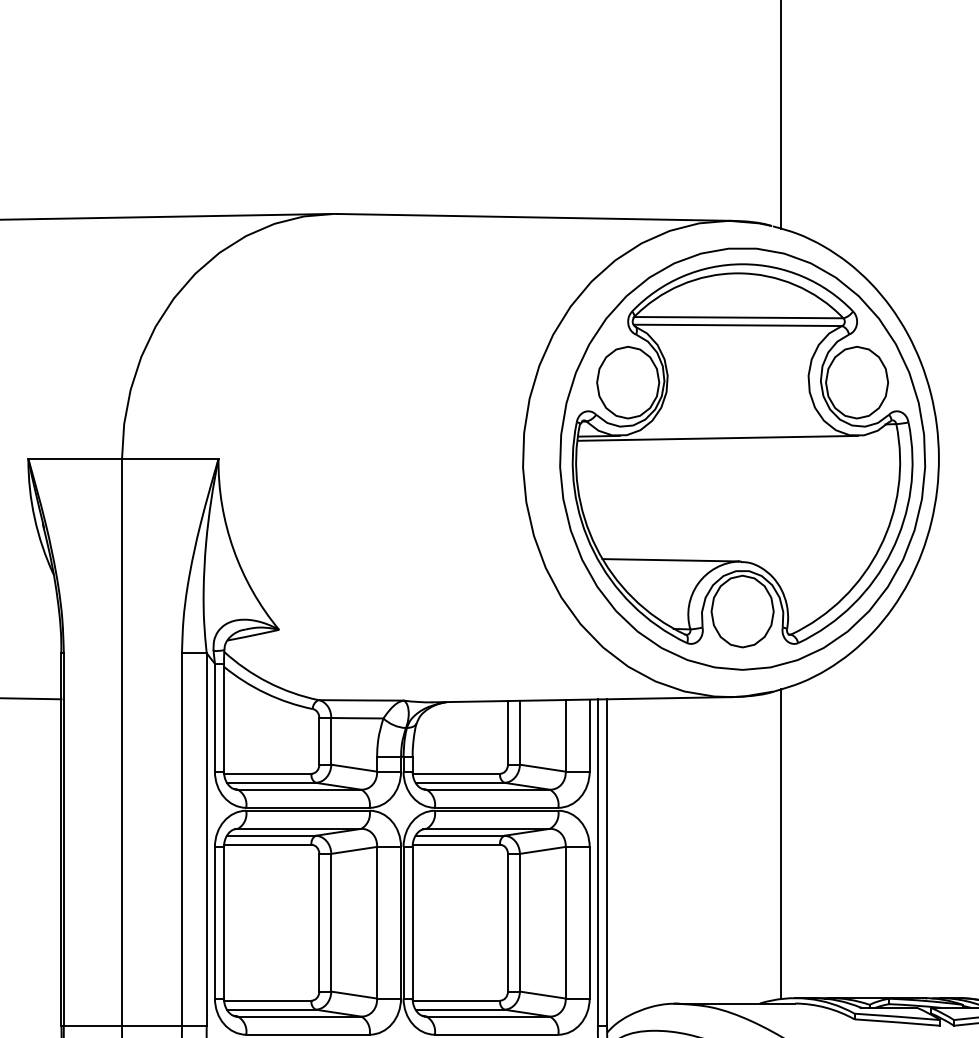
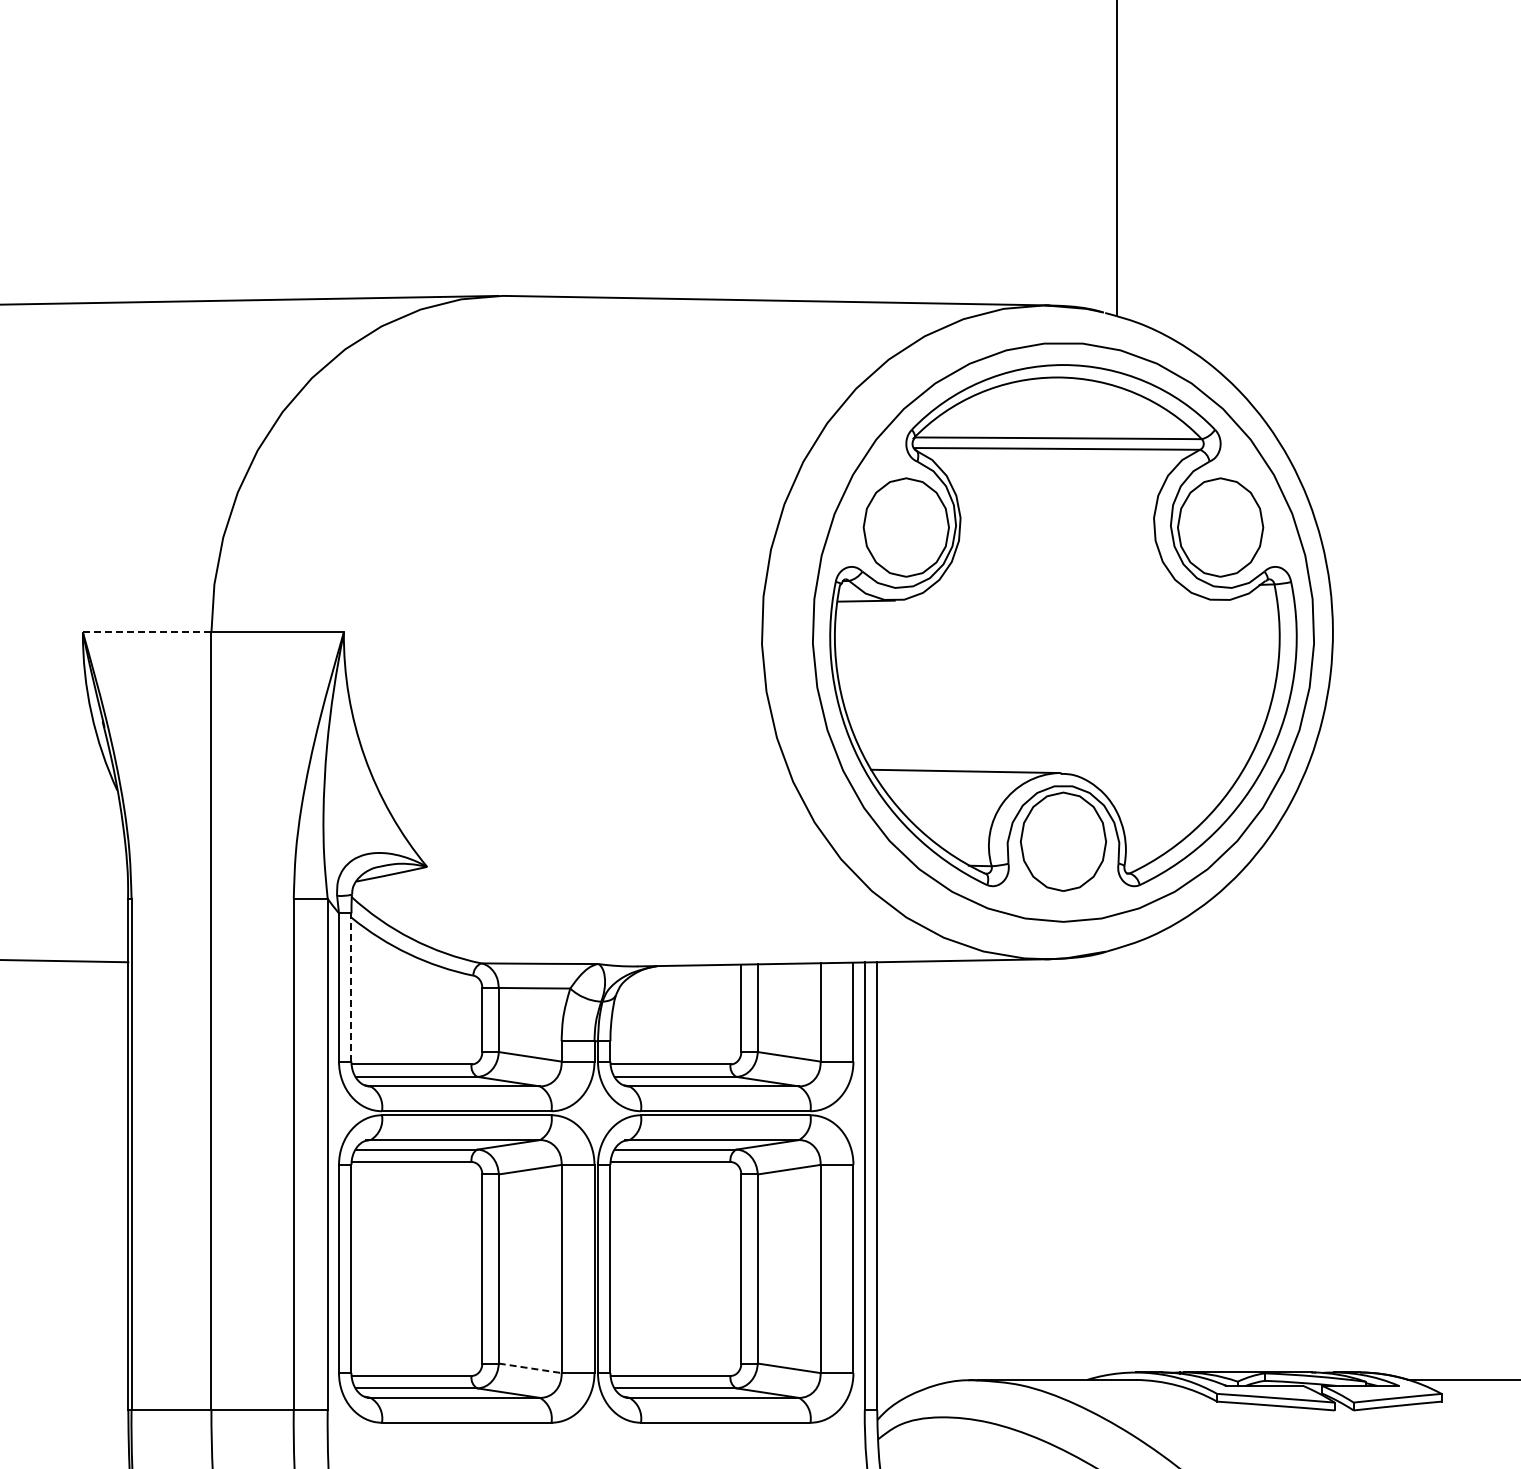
line: (717, 437) -> (1029, 603), removed
line: (75, 459) -> (147, 632), solid -> dashed
line: (224, 716) -> (351, 986), solid -> dashed
line: (781, 843) -> (1116, 1160), removed
line: (354, 995) -> (530, 1368), solid -> dashed

